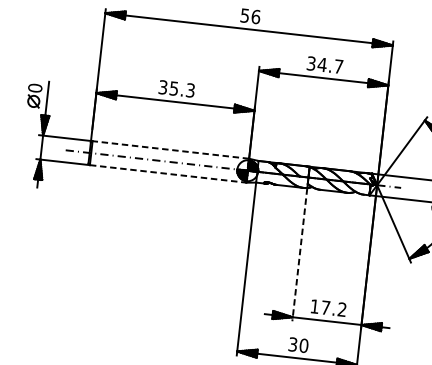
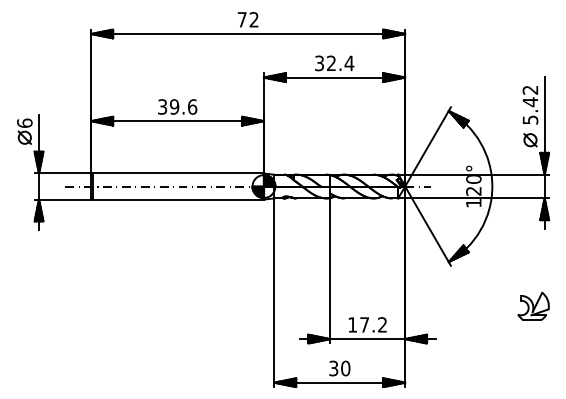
text: (249, 15) -> (247, 19), 56 -> 72
text: (330, 64) -> (340, 62), 34.7 -> 32.4
text: (35, 87) -> (24, 122), 0 -> 6
text: (182, 89) -> (183, 106), 35.3 -> 39.6
line: (170, 149) -> (178, 173), dashed -> solid
line: (169, 173) -> (179, 199), dashed -> solid
line: (300, 254) -> (330, 270), dashed -> solid

